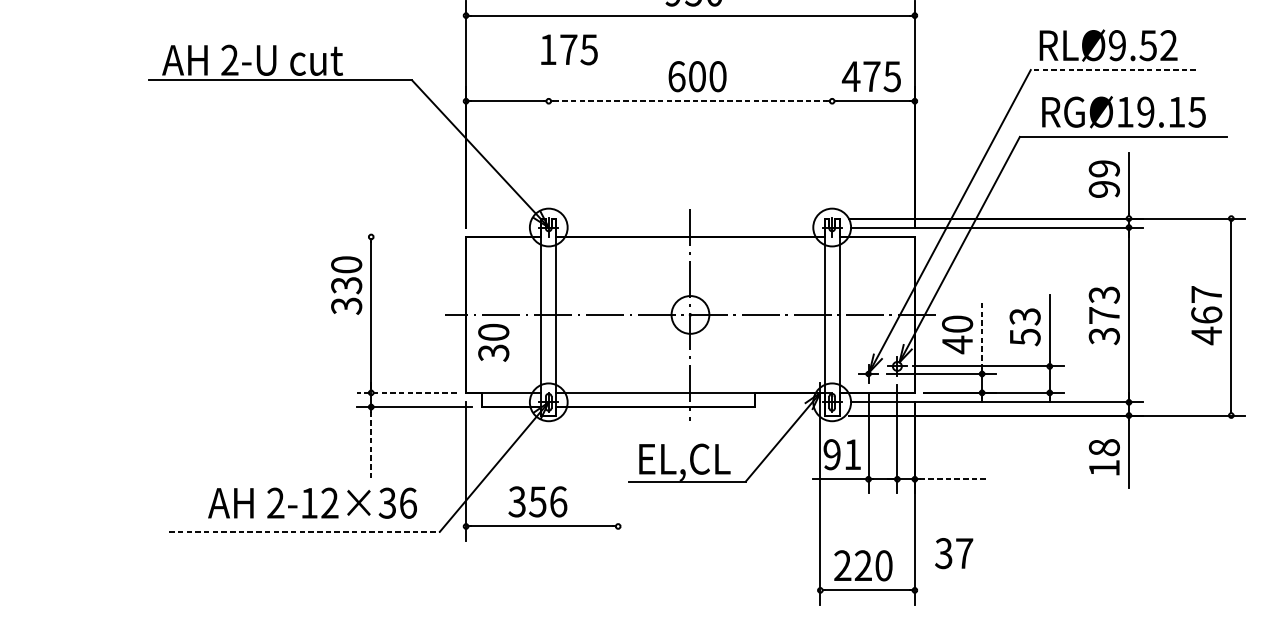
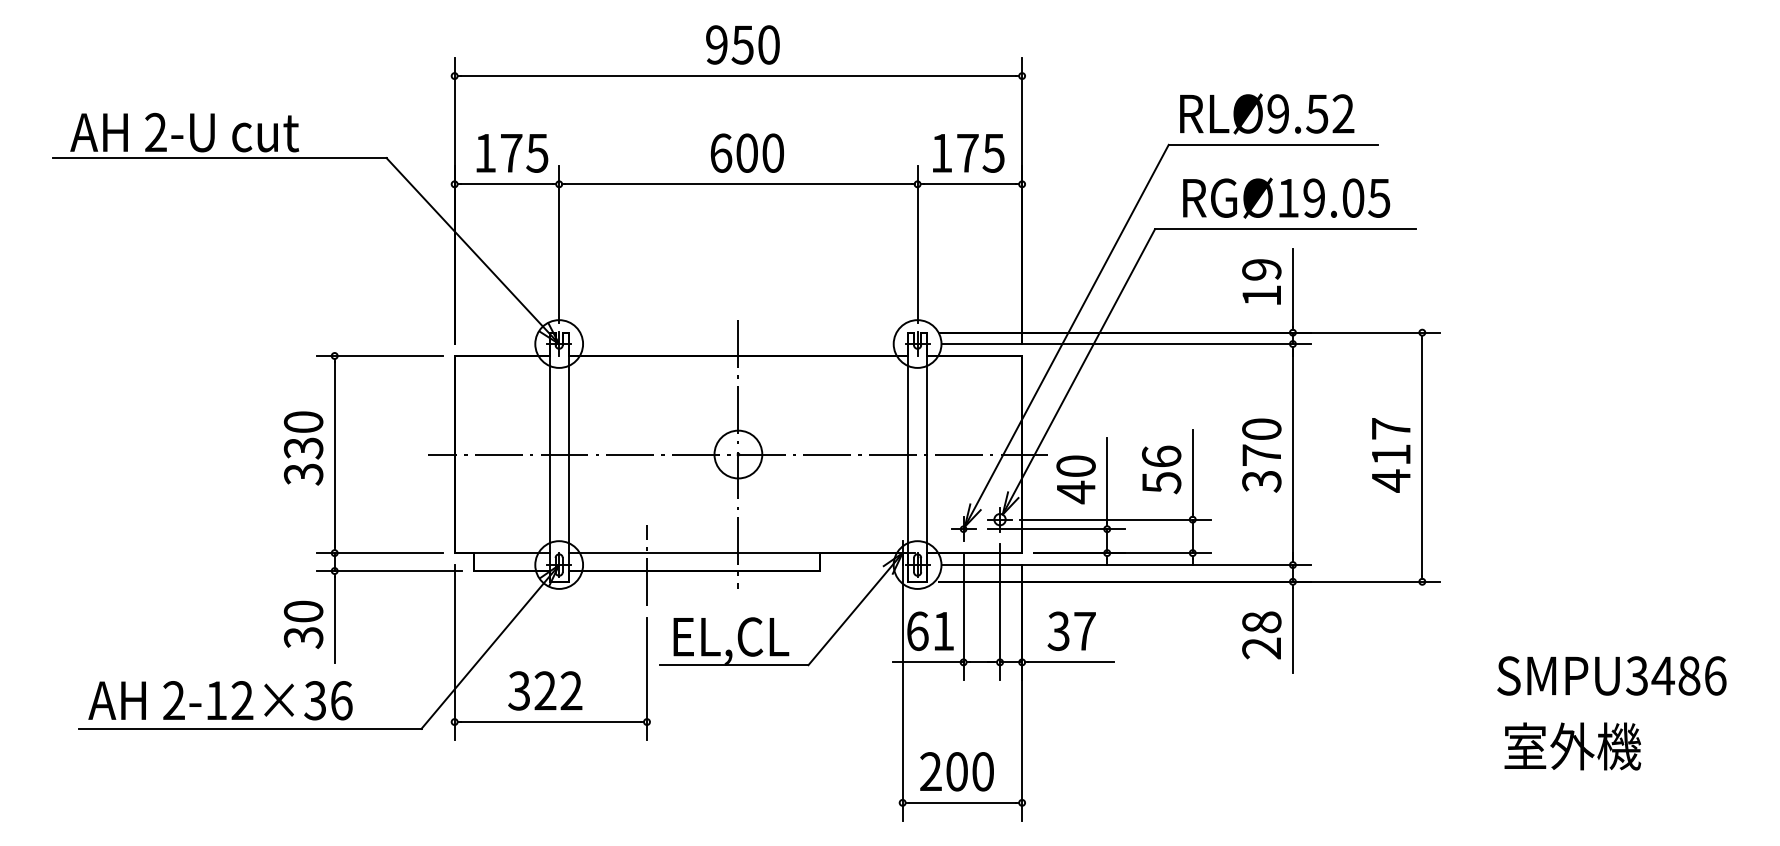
text: (569, 49) -> (512, 153), moved
line: (1112, 69) -> (1272, 144), dashed -> solid
text: (851, 76) -> (941, 153), 475 -> 175
line: (690, 101) -> (738, 184), dashed -> solid
text: (1176, 111) -> (1353, 197), RGØ19.15 -> RGØ19.05
line: (548, 148) -> (559, 244), added
line: (832, 148) -> (917, 244), added
text: (1104, 189) -> (1261, 295), 99 -> 19
line: (406, 236) -> (379, 355), added
text: (346, 285) -> (303, 448), moved
text: (1104, 295) -> (1261, 429), 373 -> 370
text: (1206, 314) -> (1390, 454), 467 -> 417
text: (1025, 316) -> (1161, 456), 53 -> 56
line: (982, 335) -> (1107, 480), dashed -> solid
text: (493, 342) -> (303, 624), moved
line: (406, 393) -> (379, 553), dashed -> solid
line: (618, 401) -> (647, 564), added
line: (371, 445) -> (334, 619), dashed -> solid
text: (832, 454) -> (917, 630), 91 -> 61
text: (1104, 468) -> (1261, 648), 18 -> 28
line: (953, 479) -> (1070, 662), dashed -> solid
line: (618, 492) -> (647, 678), added
text: (548, 501) -> (558, 690), 356 -> 322
text: (312, 503) -> (220, 700), moved
line: (304, 531) -> (250, 728), dashed -> solid
text: (953, 552) -> (1071, 630), moved
text: (862, 565) -> (956, 771), 220 -> 200

